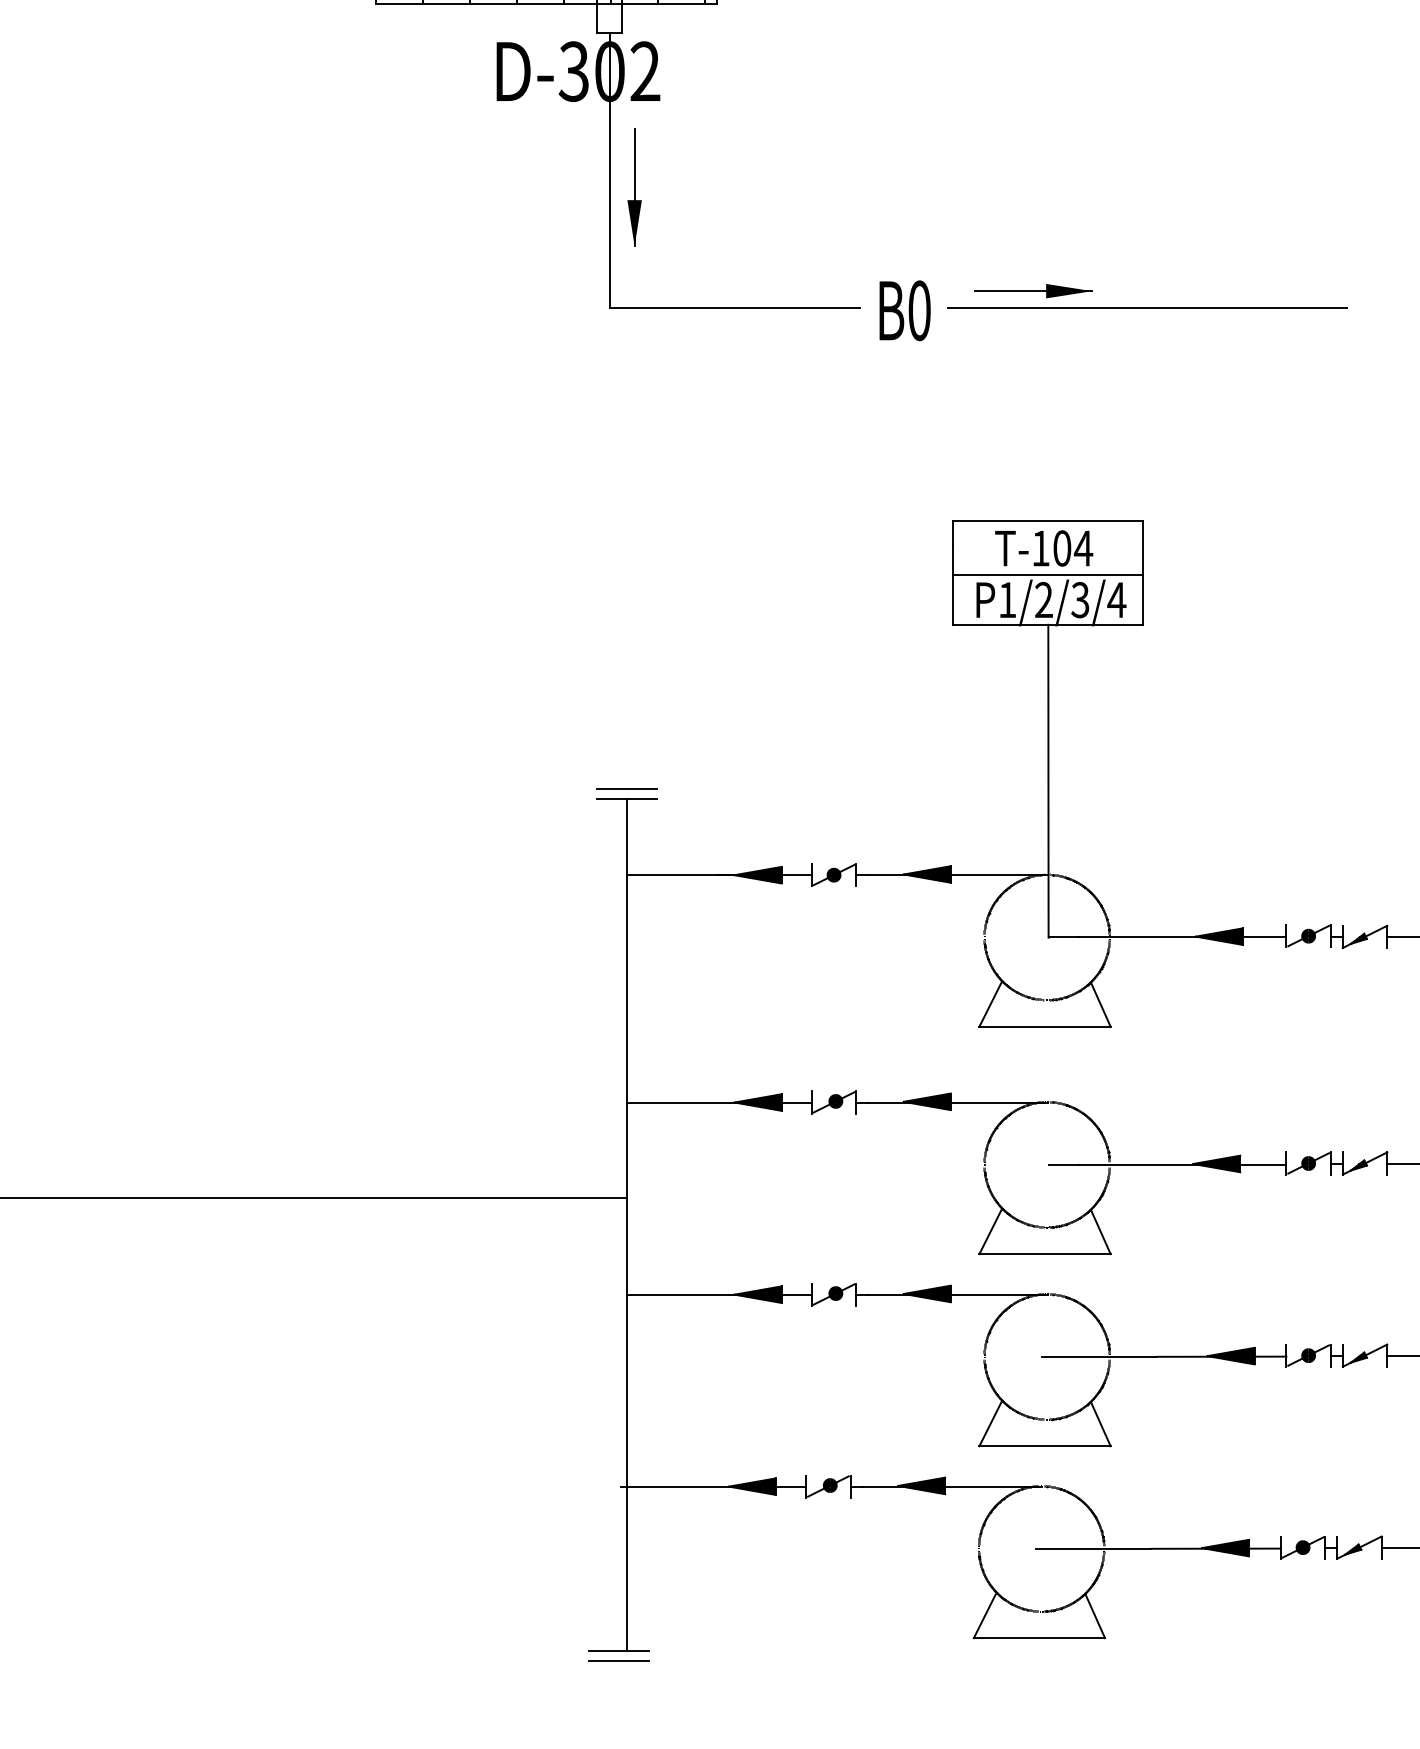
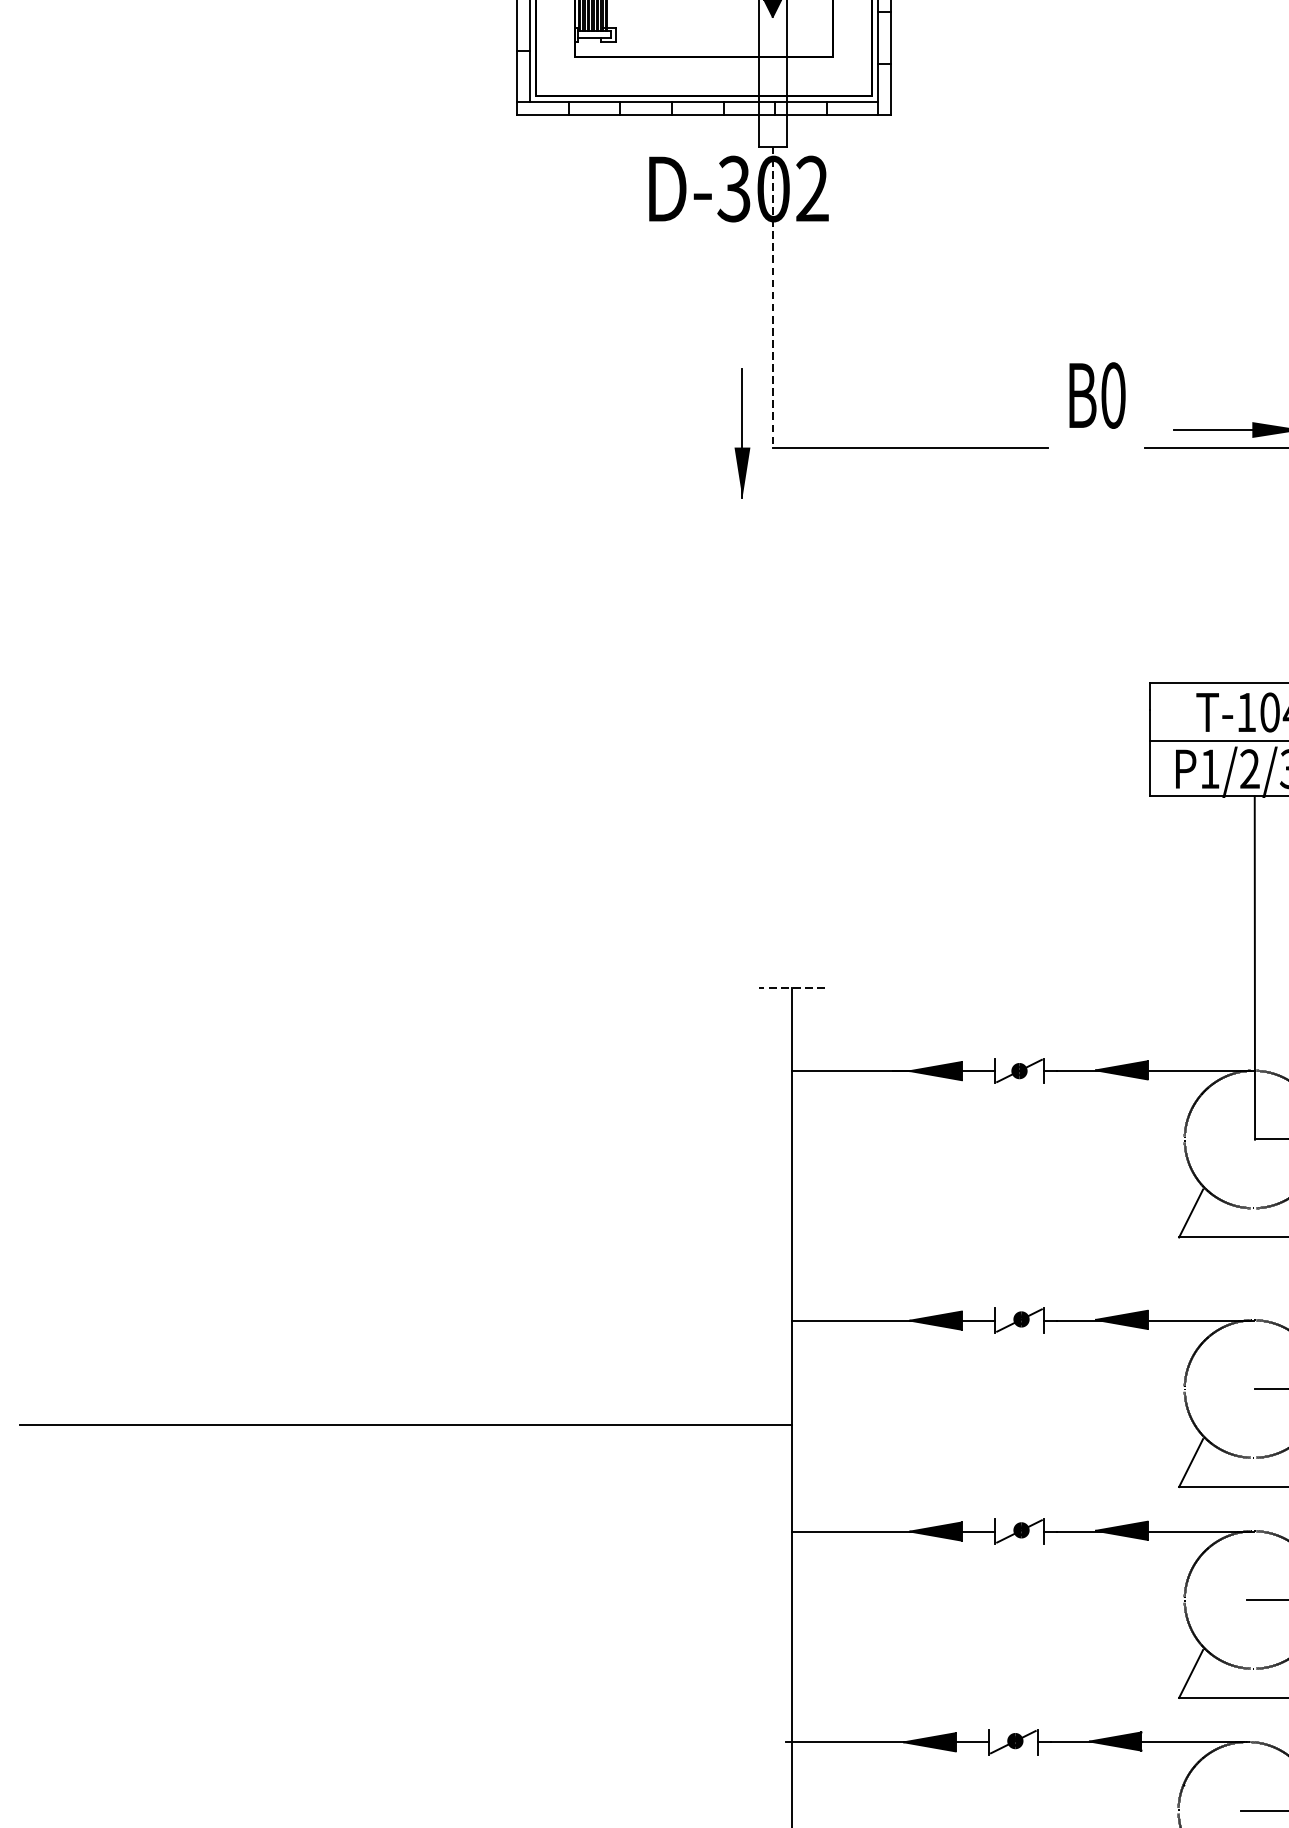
line: (609, 170) -> (773, 297), solid -> dashed
part: (634, 187) -> (742, 433), moved
text: (904, 310) -> (1096, 395), moved
line: (626, 788) -> (791, 975), removed
line: (626, 799) -> (791, 988), solid -> dashed

